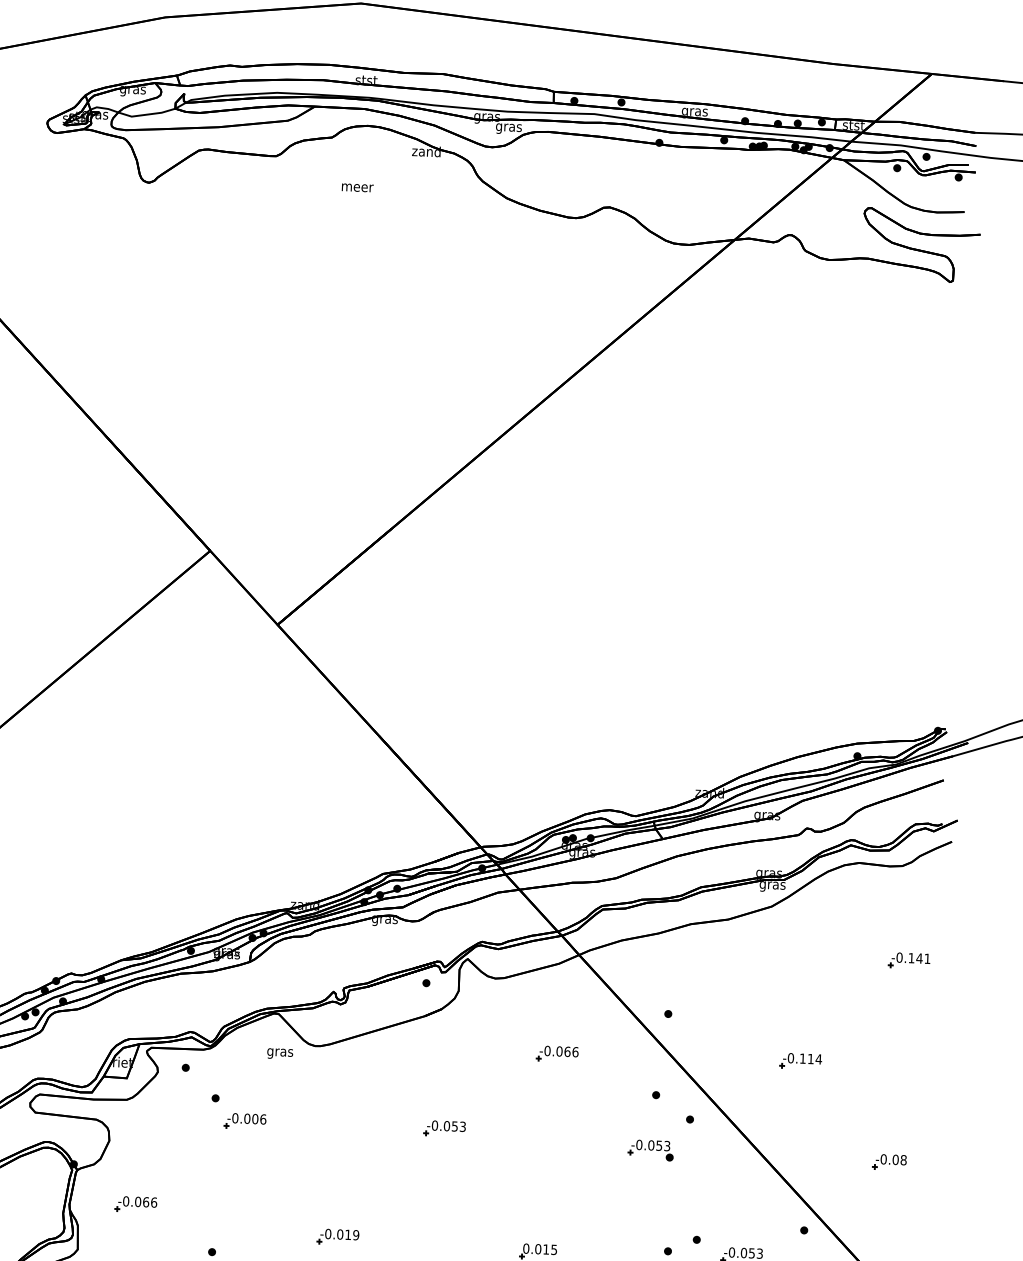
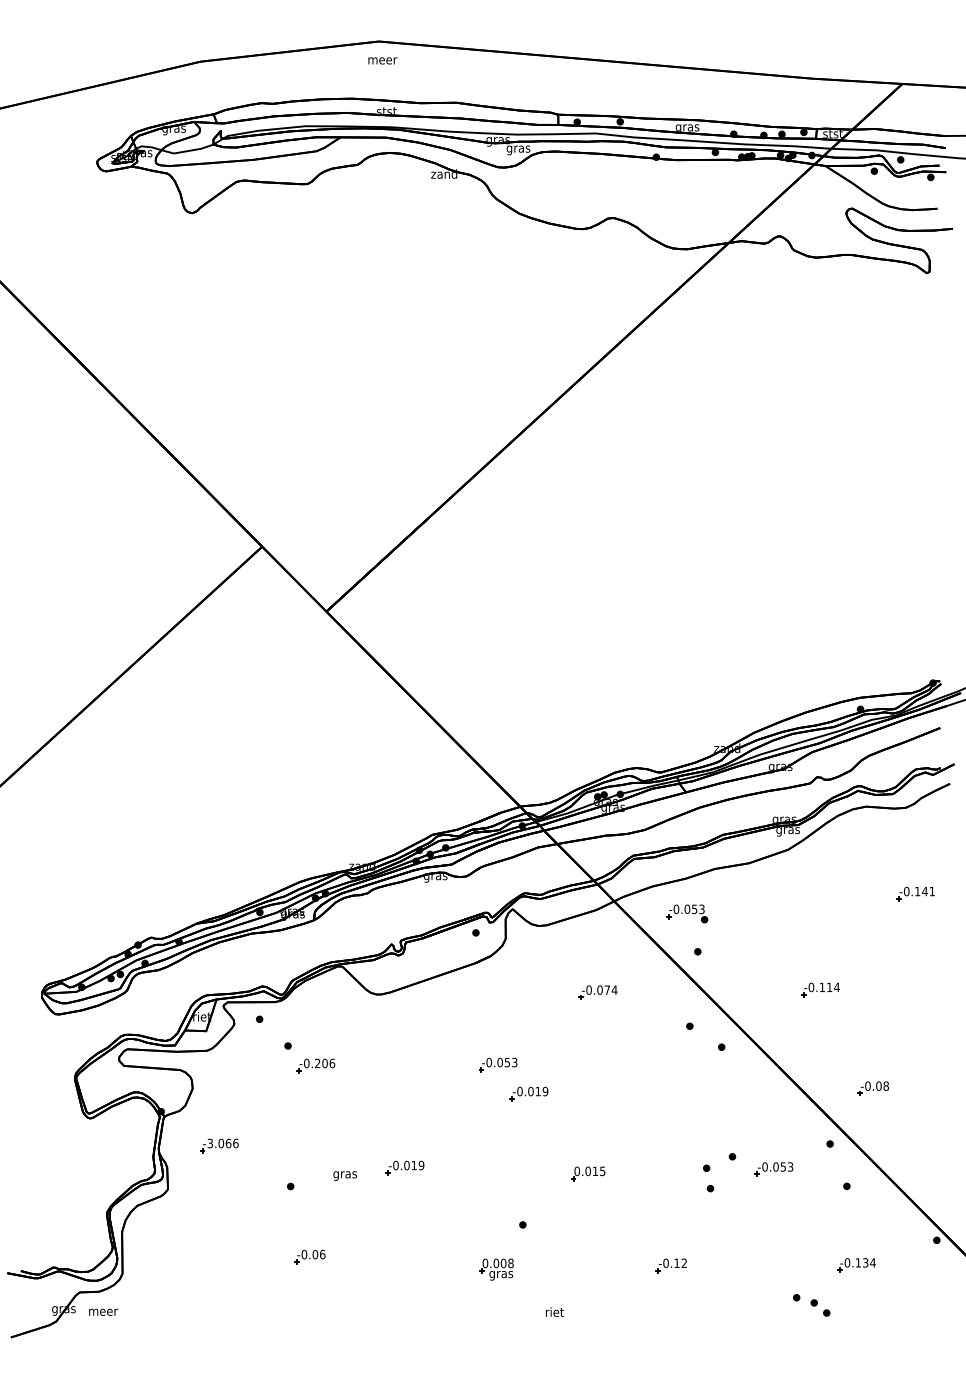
text: (357, 187) -> (382, 60), moved
text: (571, 1051) -> (610, 989), -0.066 -> -0.074
text: (279, 1053) -> (344, 1175), moved
text: (247, 1118) -> (317, 1063), -0.006 -> -0.206
part: (651, 1149) -> (687, 913), moved
part: (476, 1161) -> (528, 1093), added
part: (888, 1162) -> (872, 1088), moved
text: (126, 1201) -> (210, 1143), -0.066 -> -3.066

